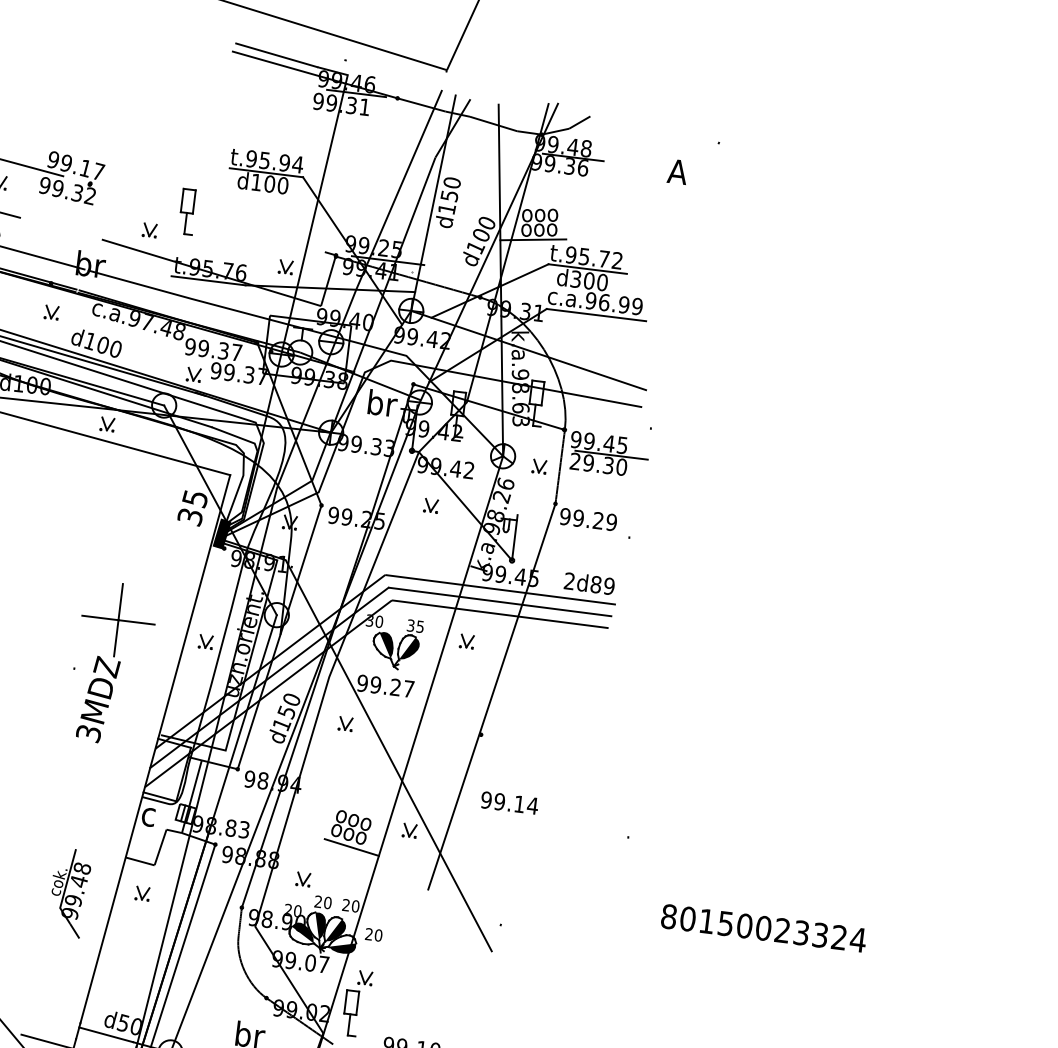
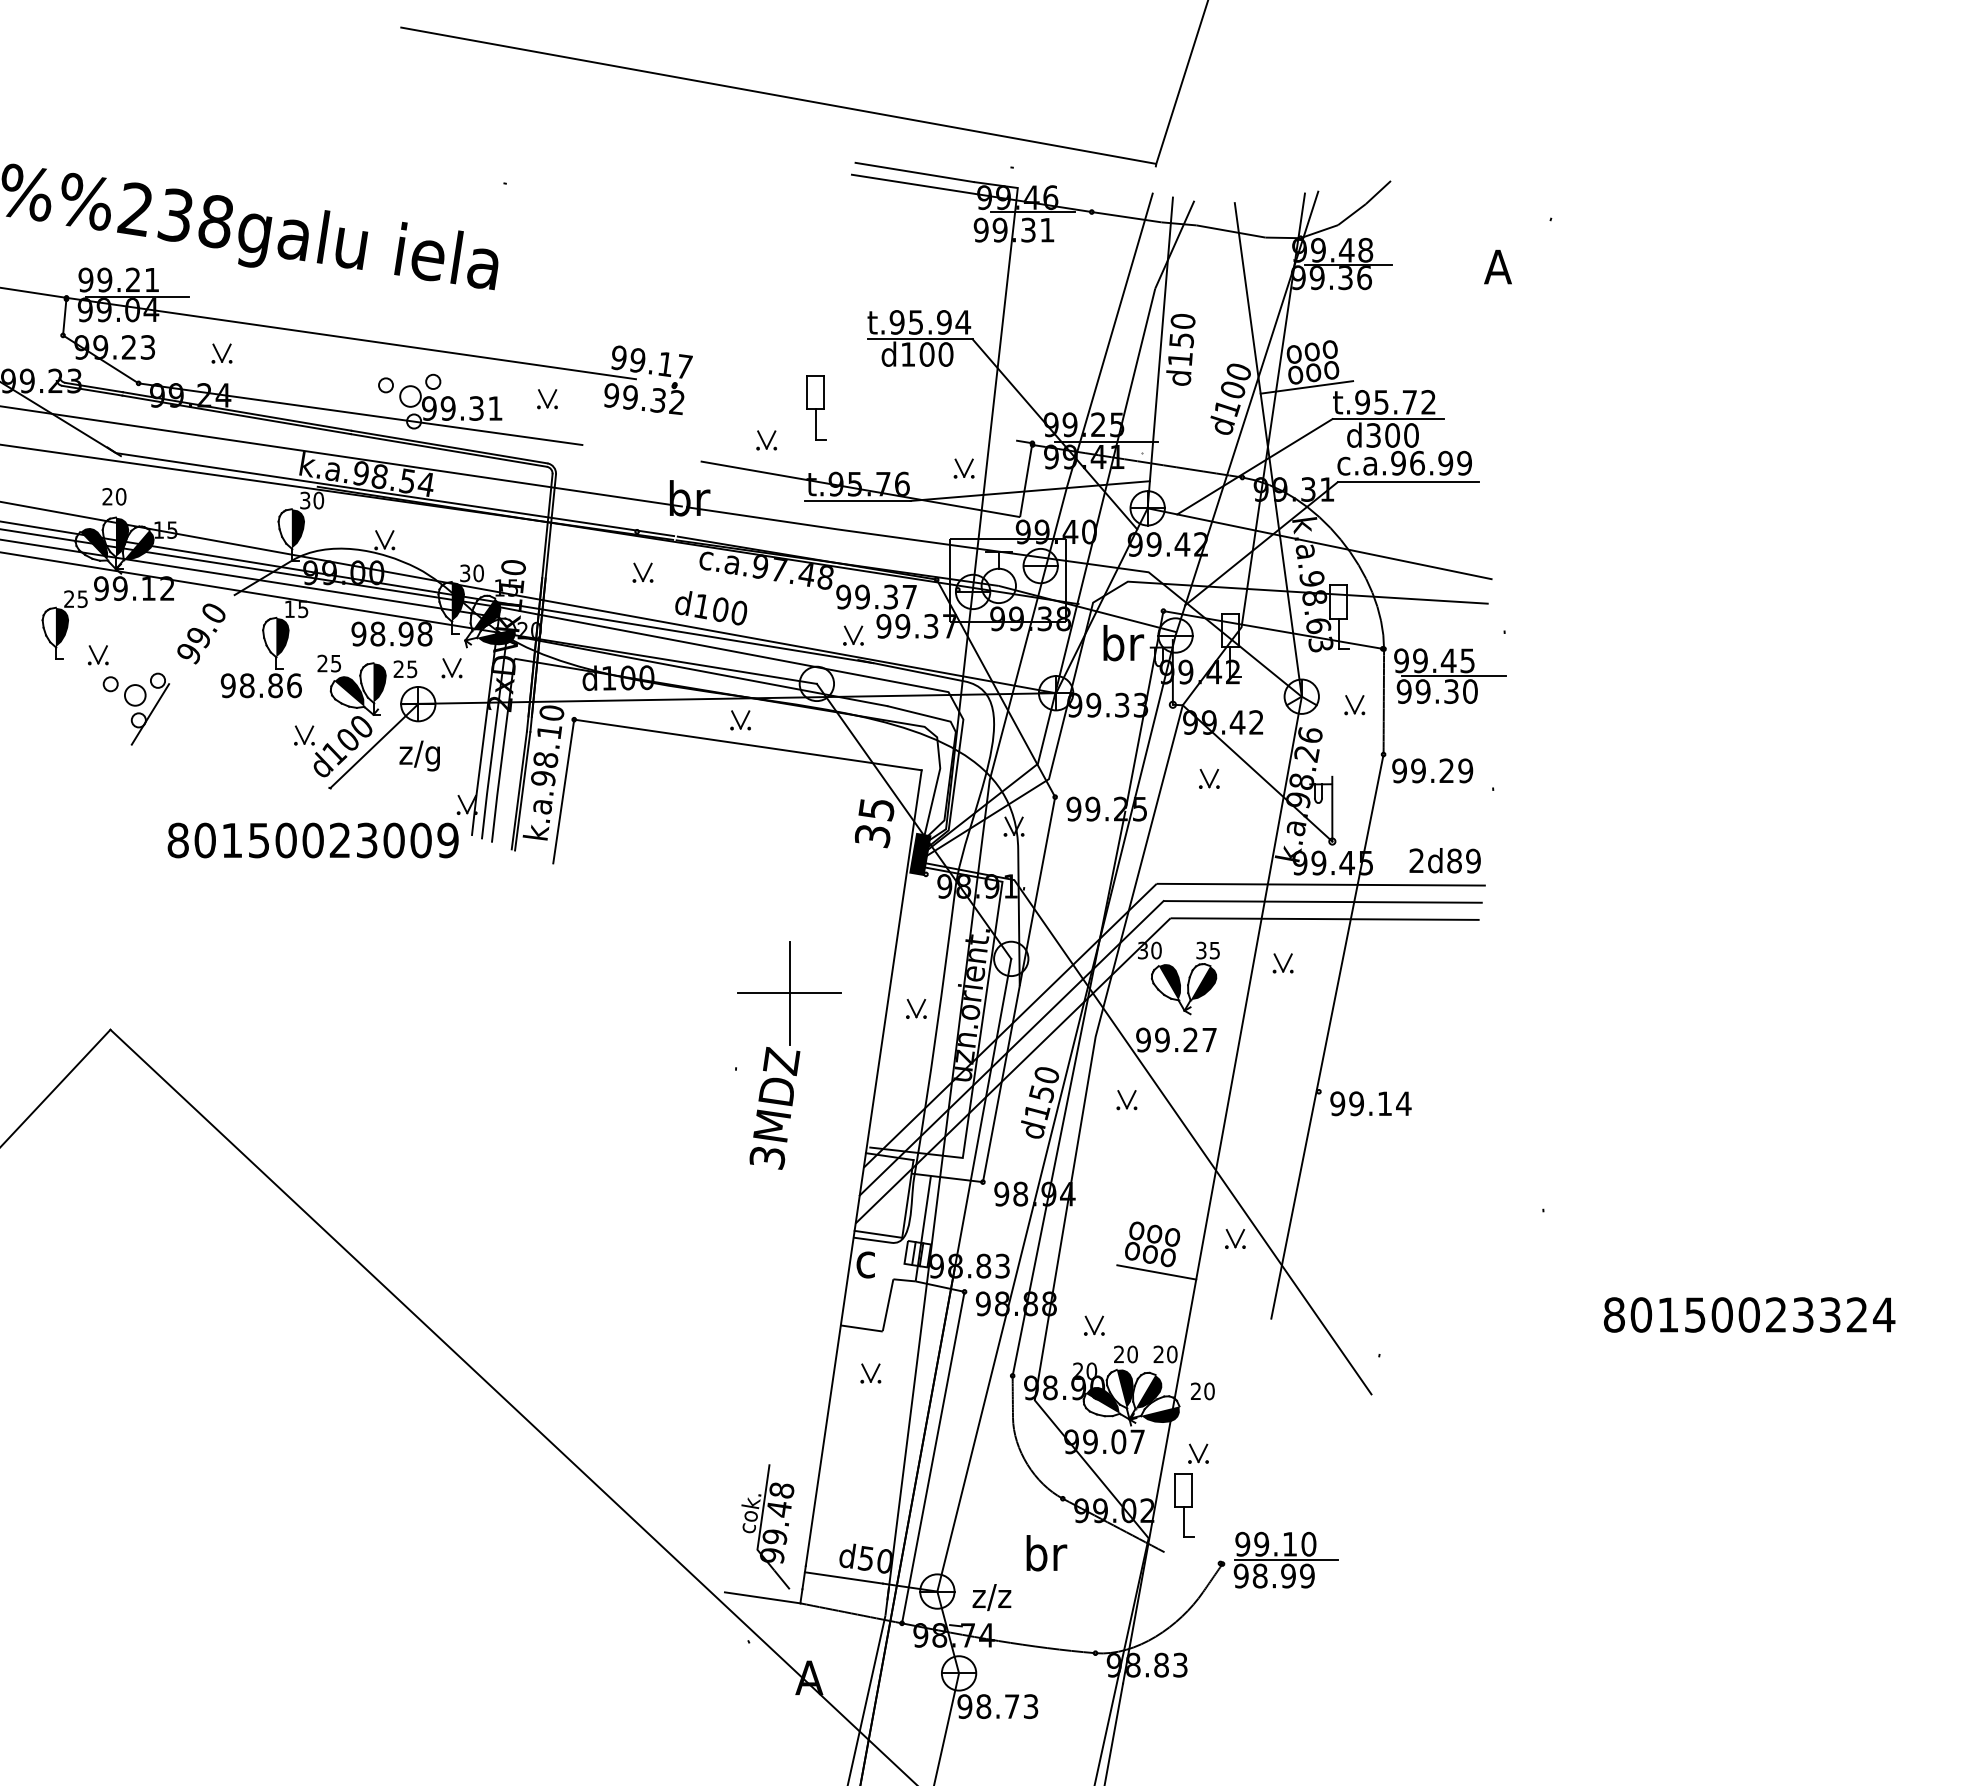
line: (599, 109) -> (1377, 192), added
text: (574, 461) -> (1403, 691), 29.30 -> 99.30
text: (509, 802) -> (1370, 1103), moved
part: (69, 892) -> (767, 1526), moved

